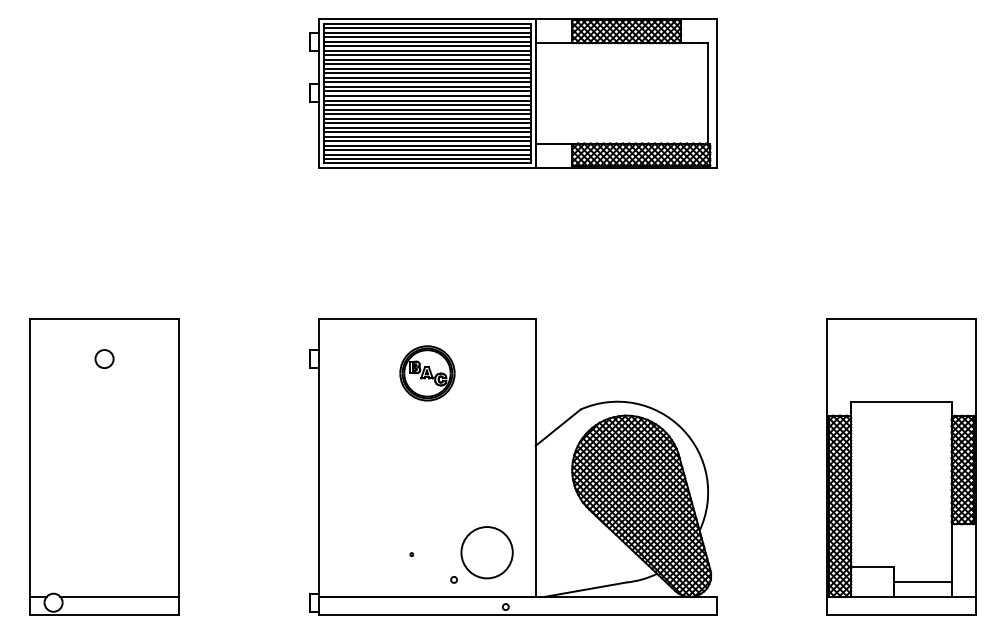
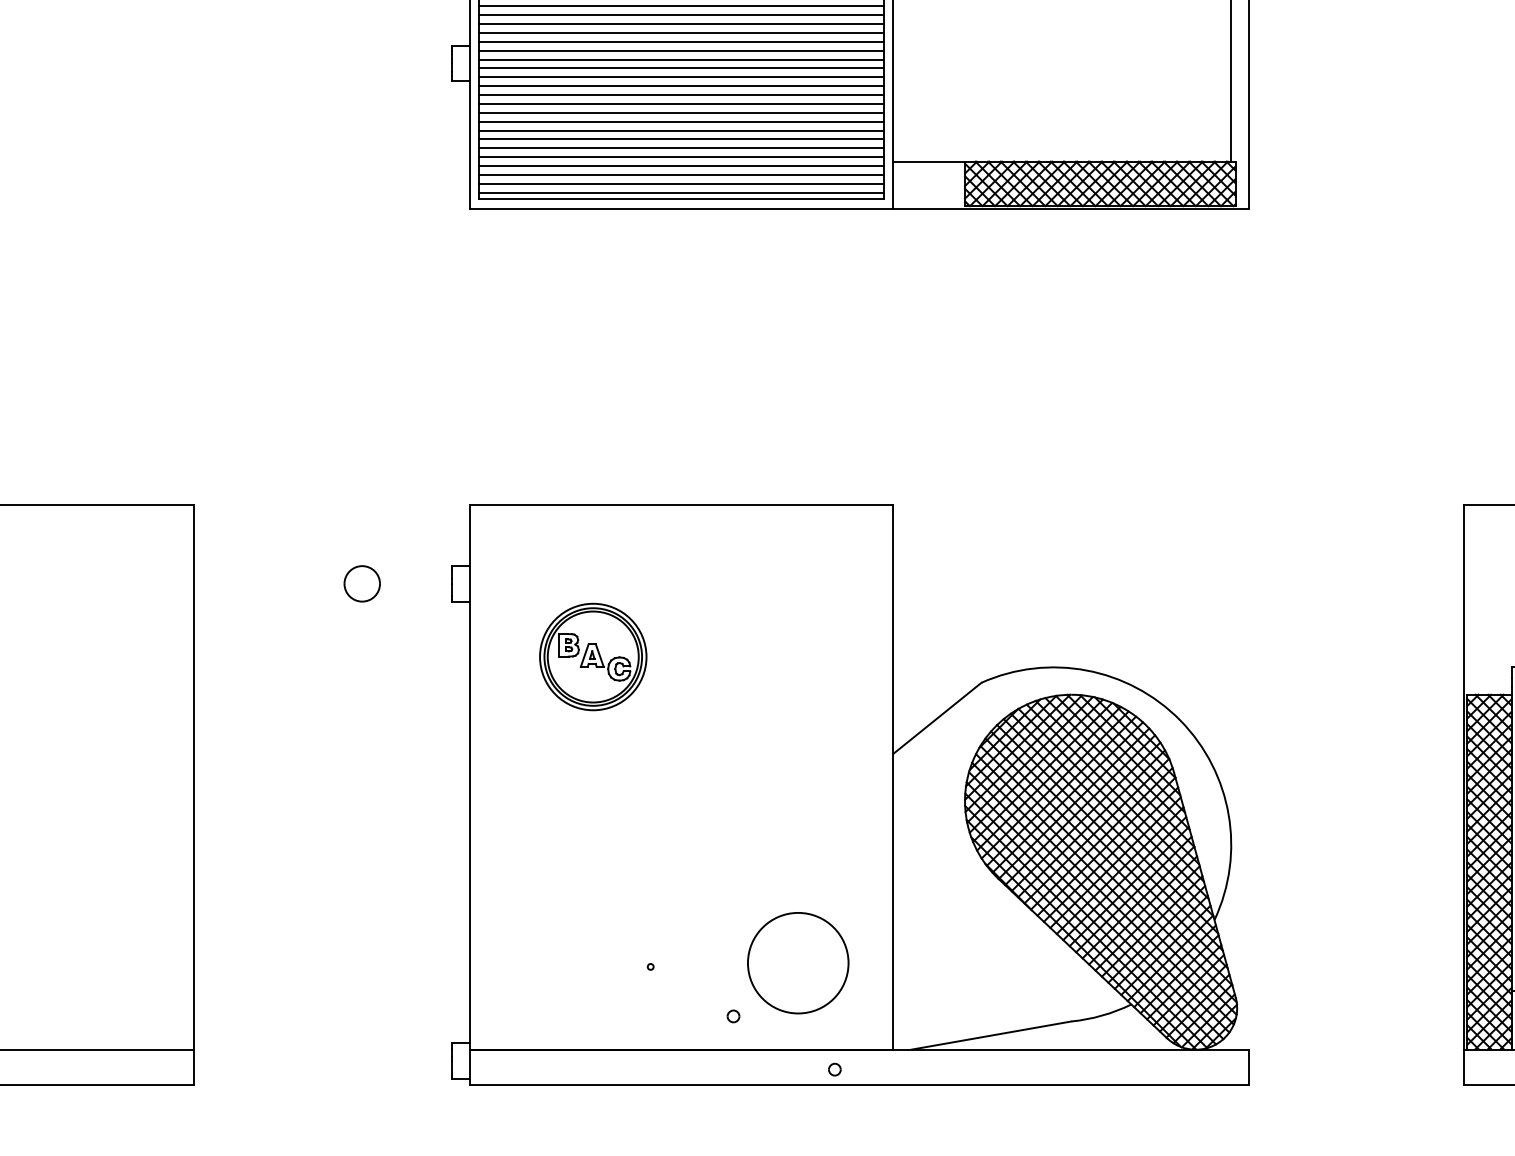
part: (104, 358) -> (362, 582), moved
part: (427, 373) -> (593, 657), moved

